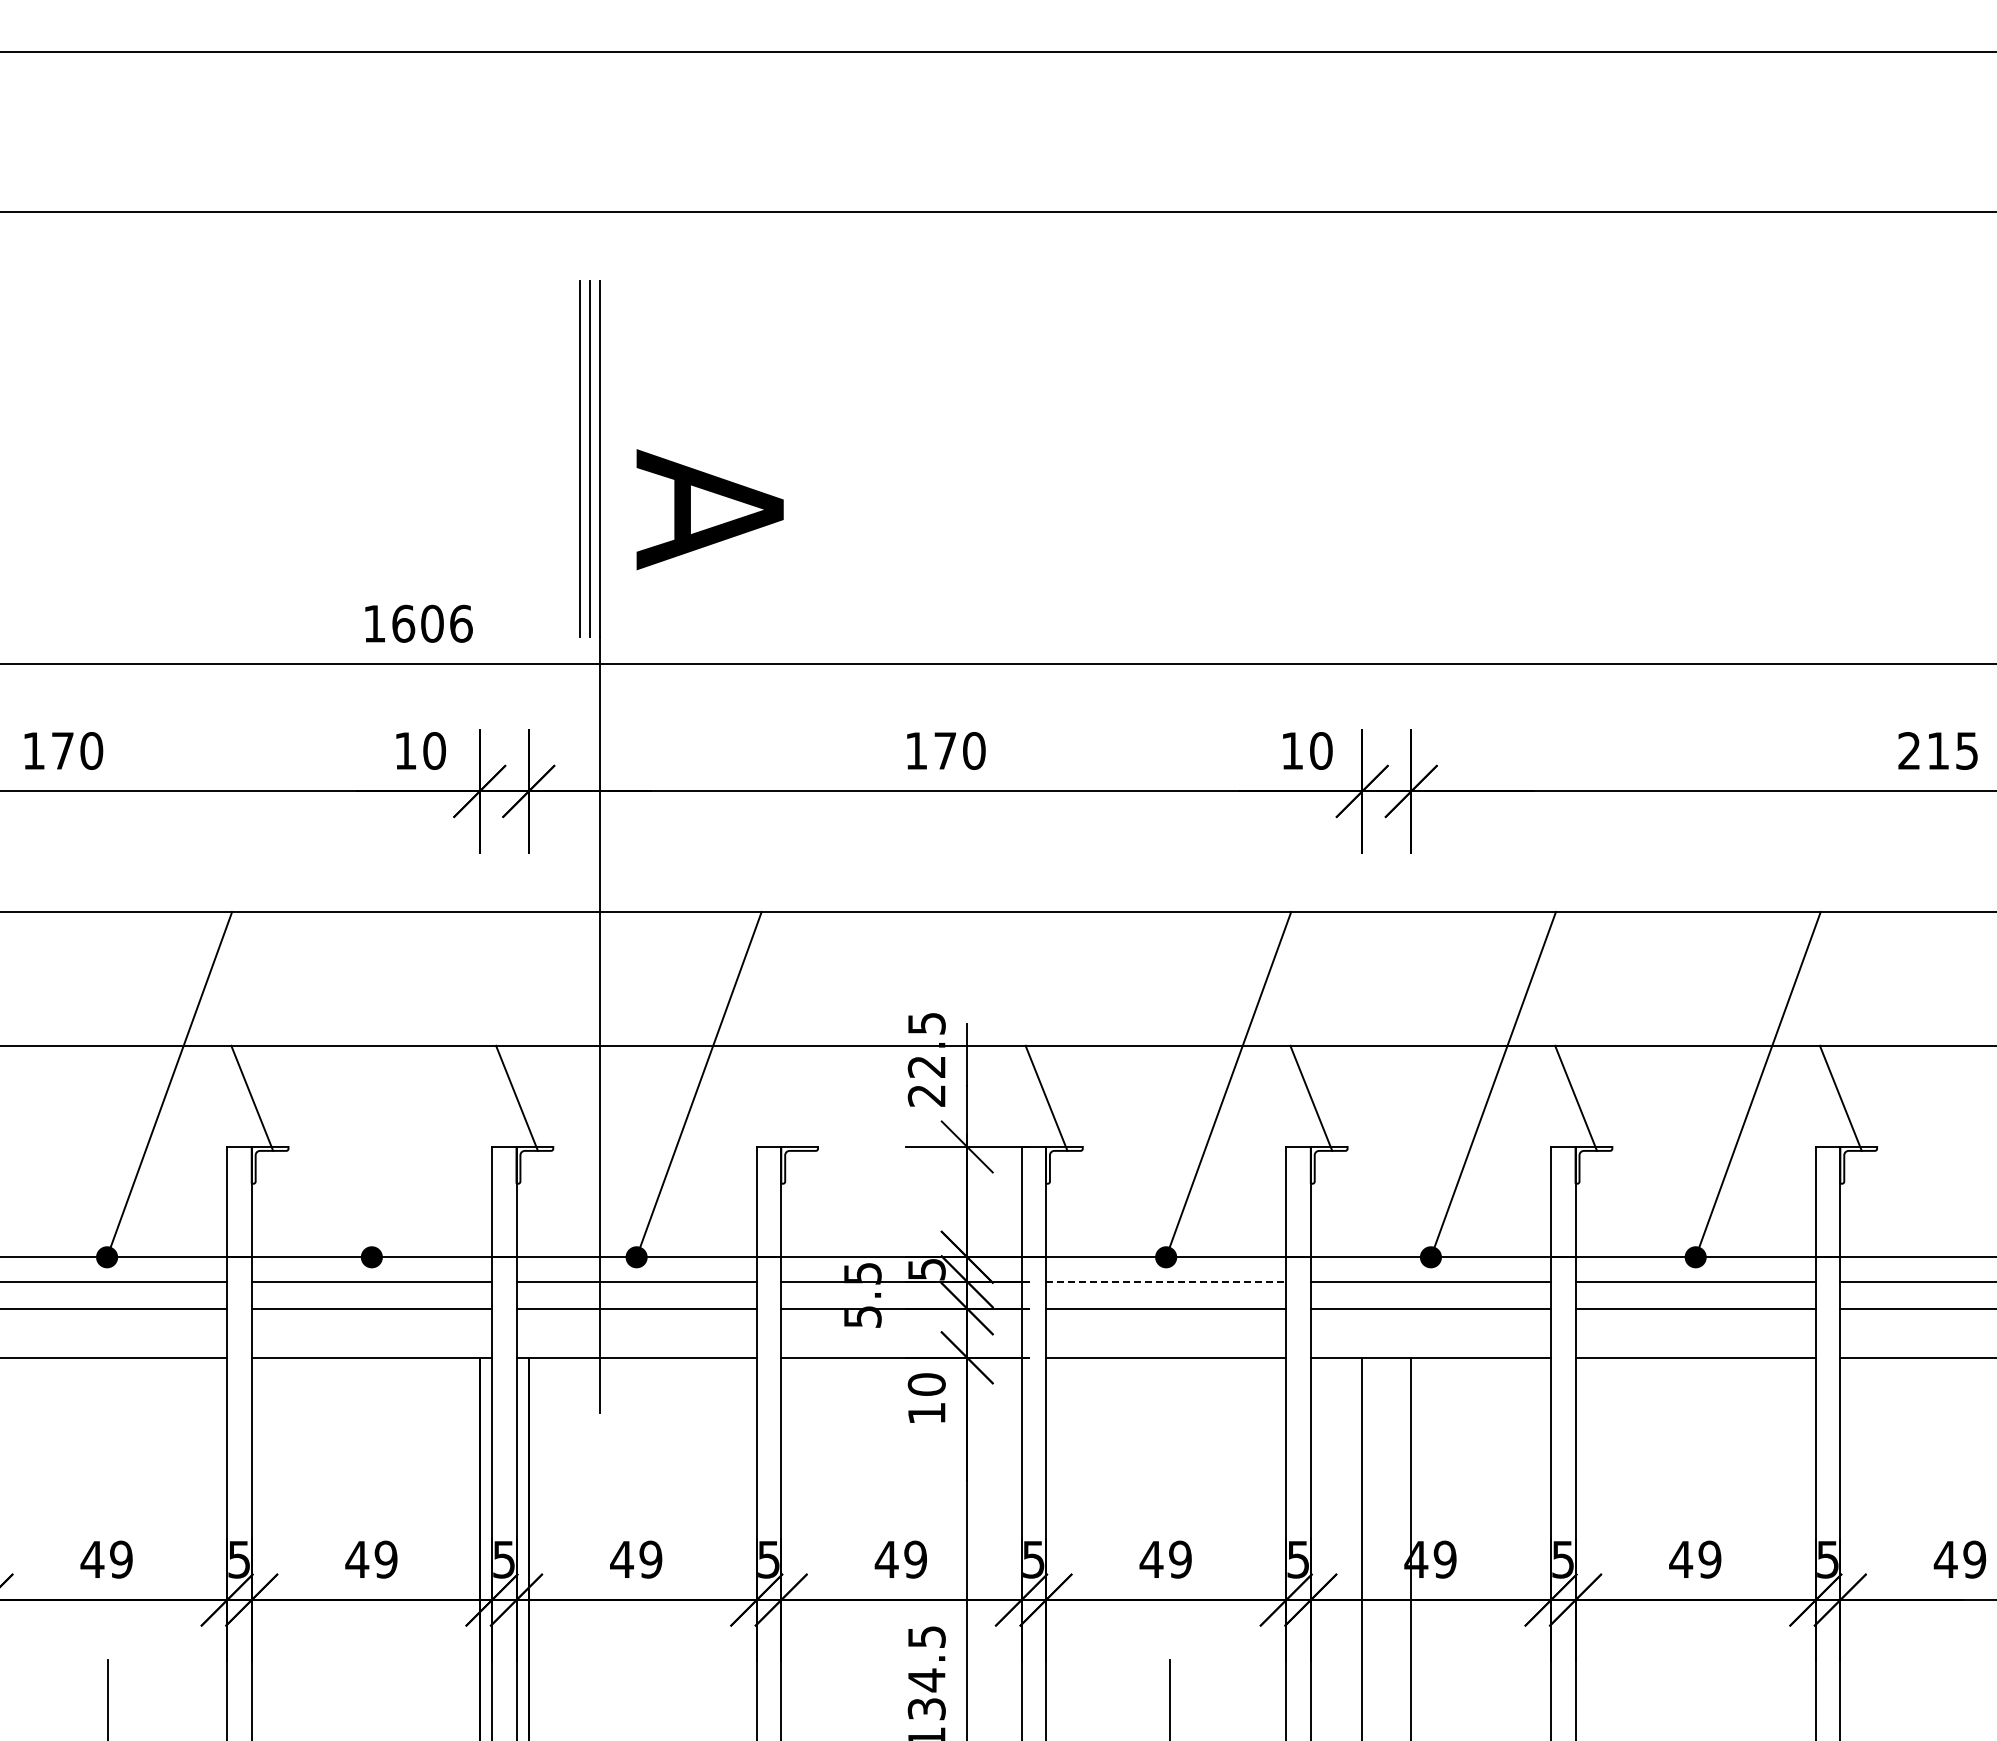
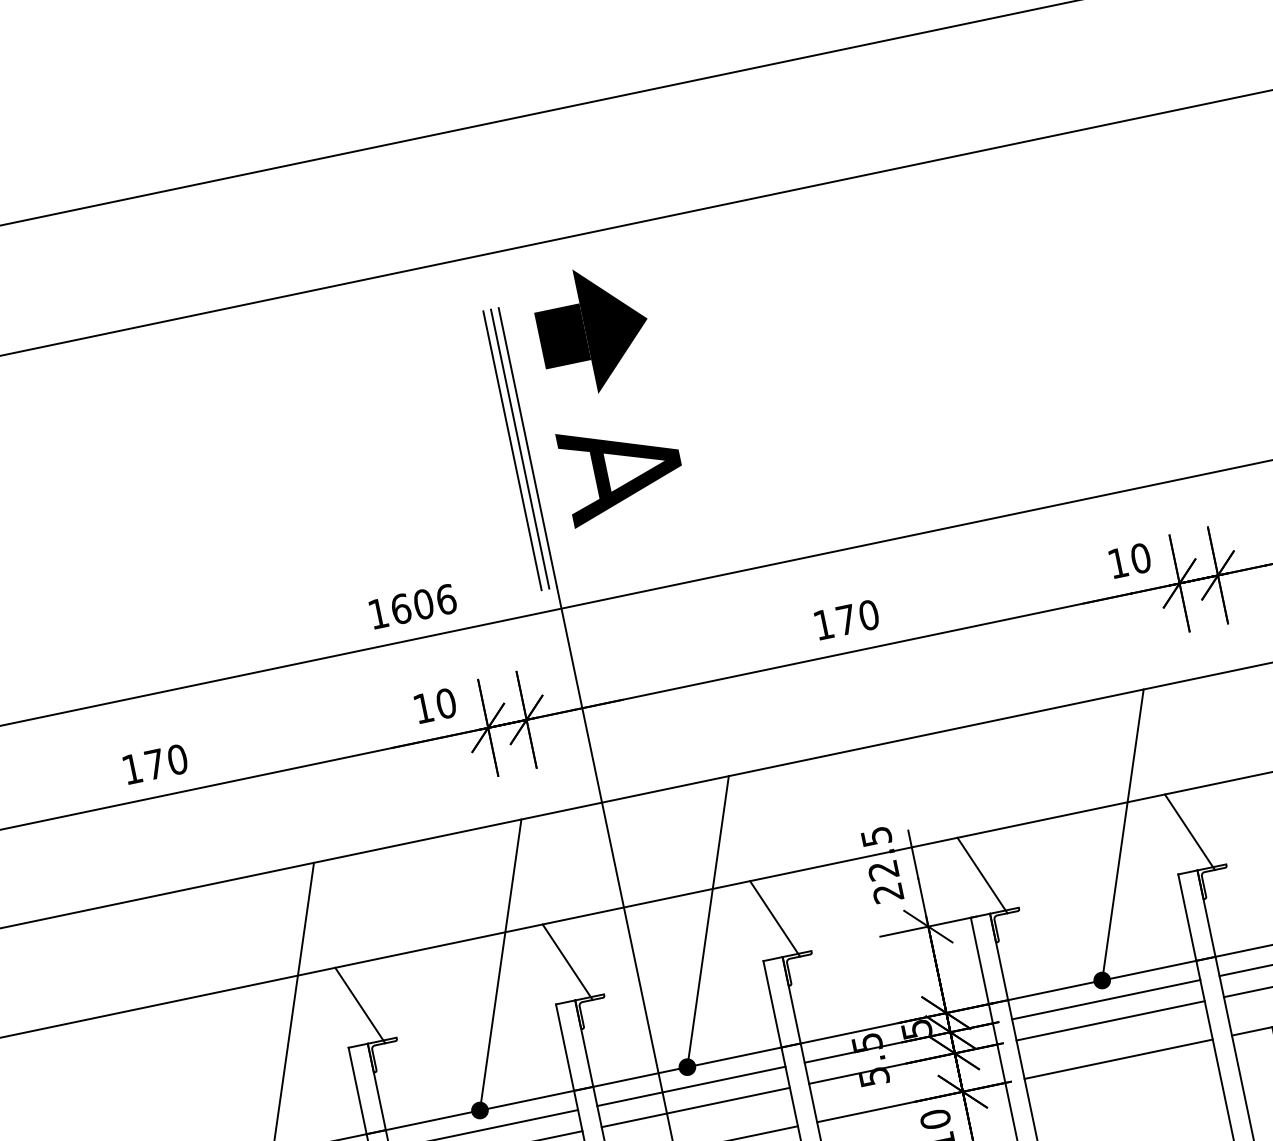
part: (710, 331) -> (593, 329), added
line: (433, 1084) -> (499, 965), added
line: (781, 1097) -> (774, 918), added
line: (1166, 1281) -> (1106, 999), dashed -> solid

